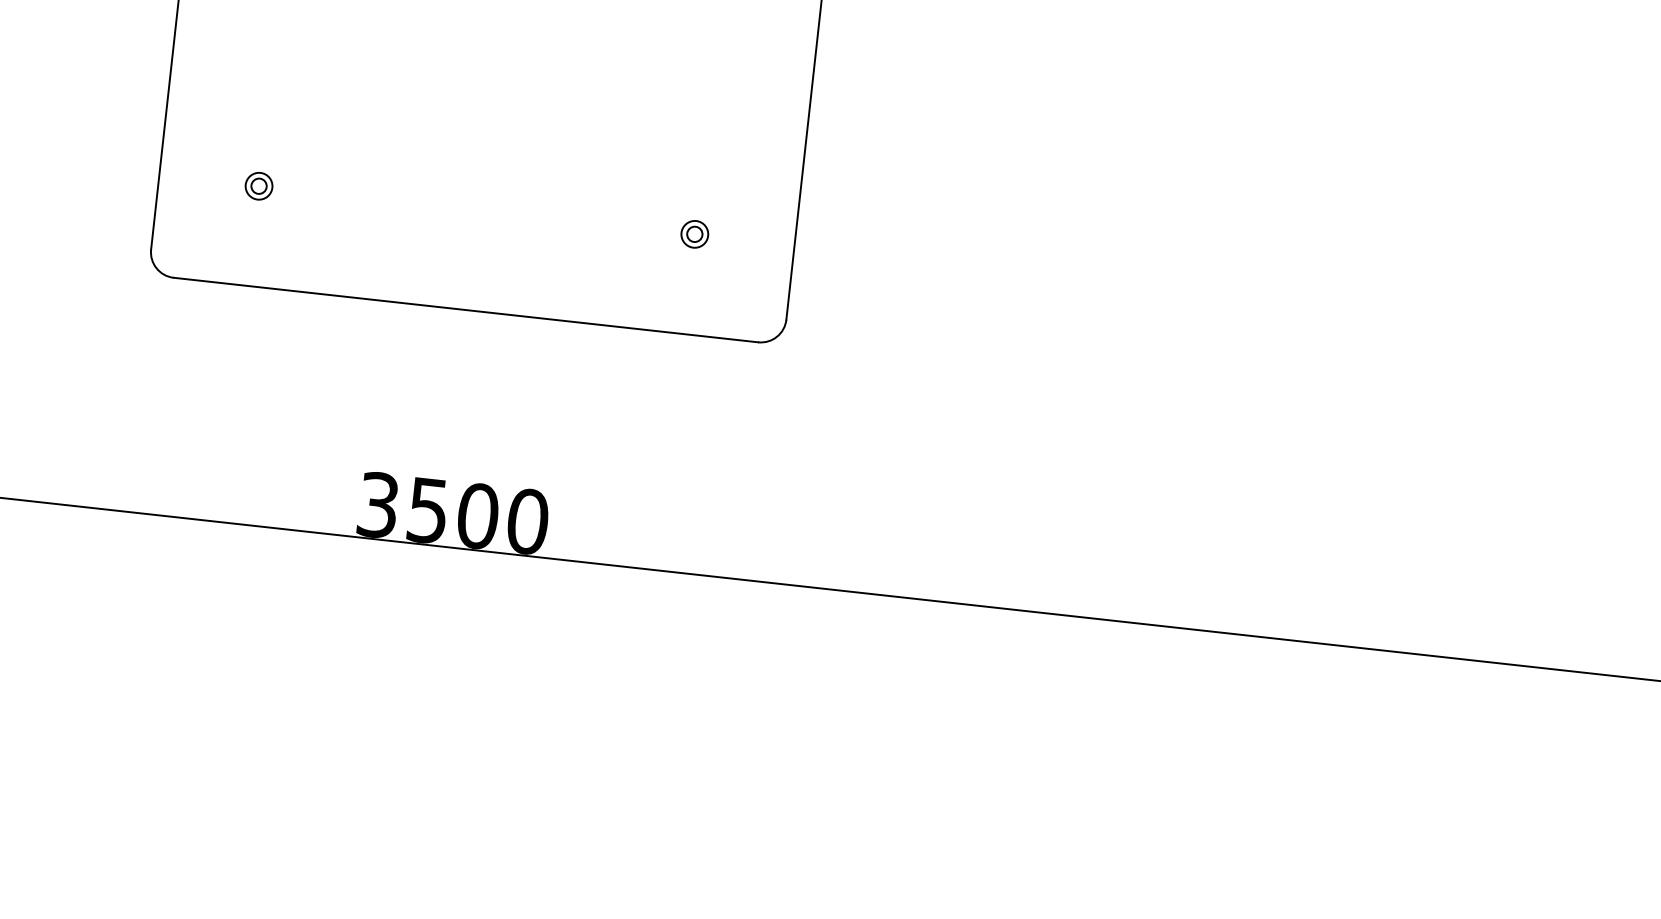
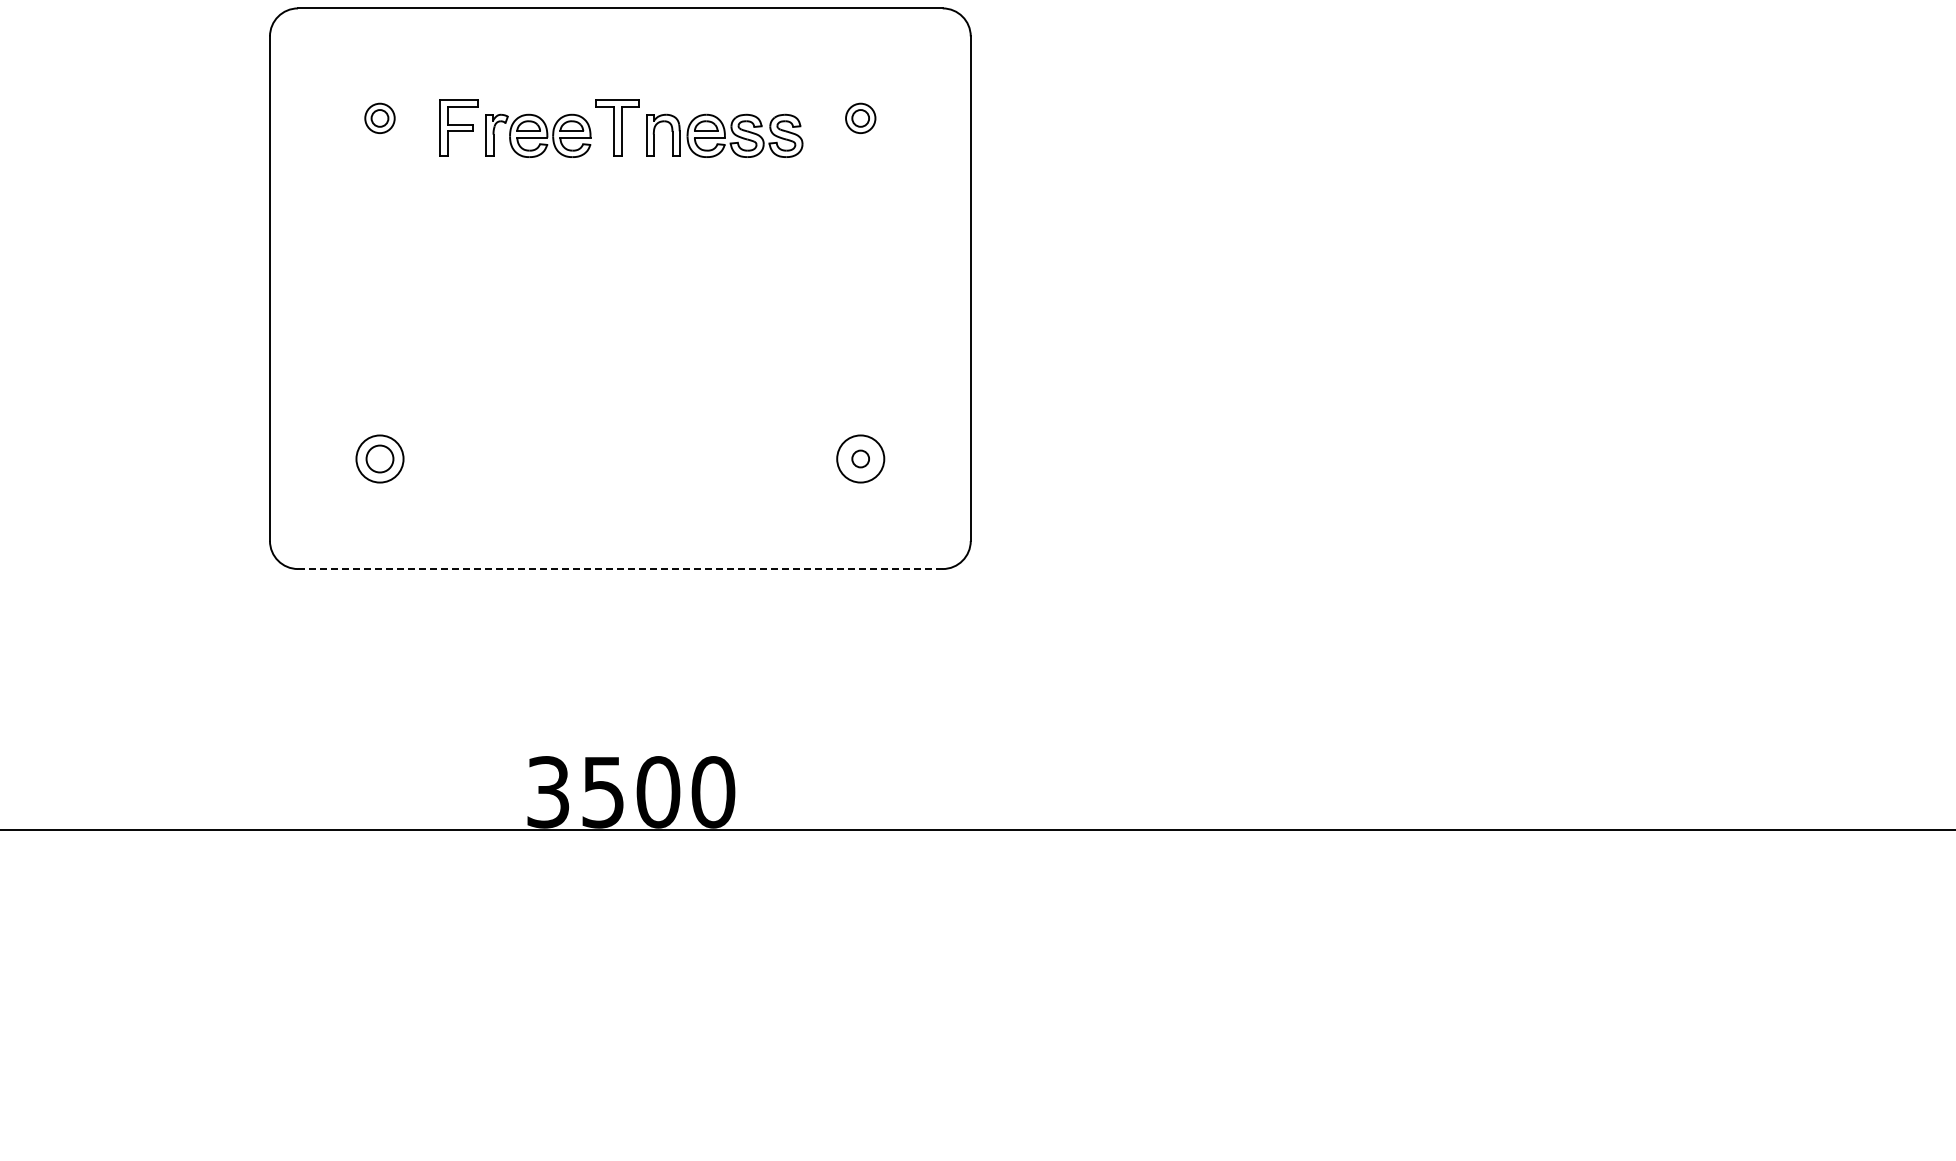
part: (258, 185) -> (379, 458), size x1.6
circle: (694, 233) -> (860, 458), size x1.6
line: (466, 310) -> (620, 569), solid -> dashed

